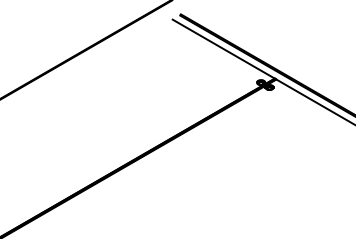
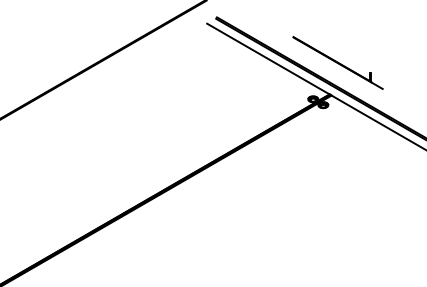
part: (281, 52) -> (337, 63), added

